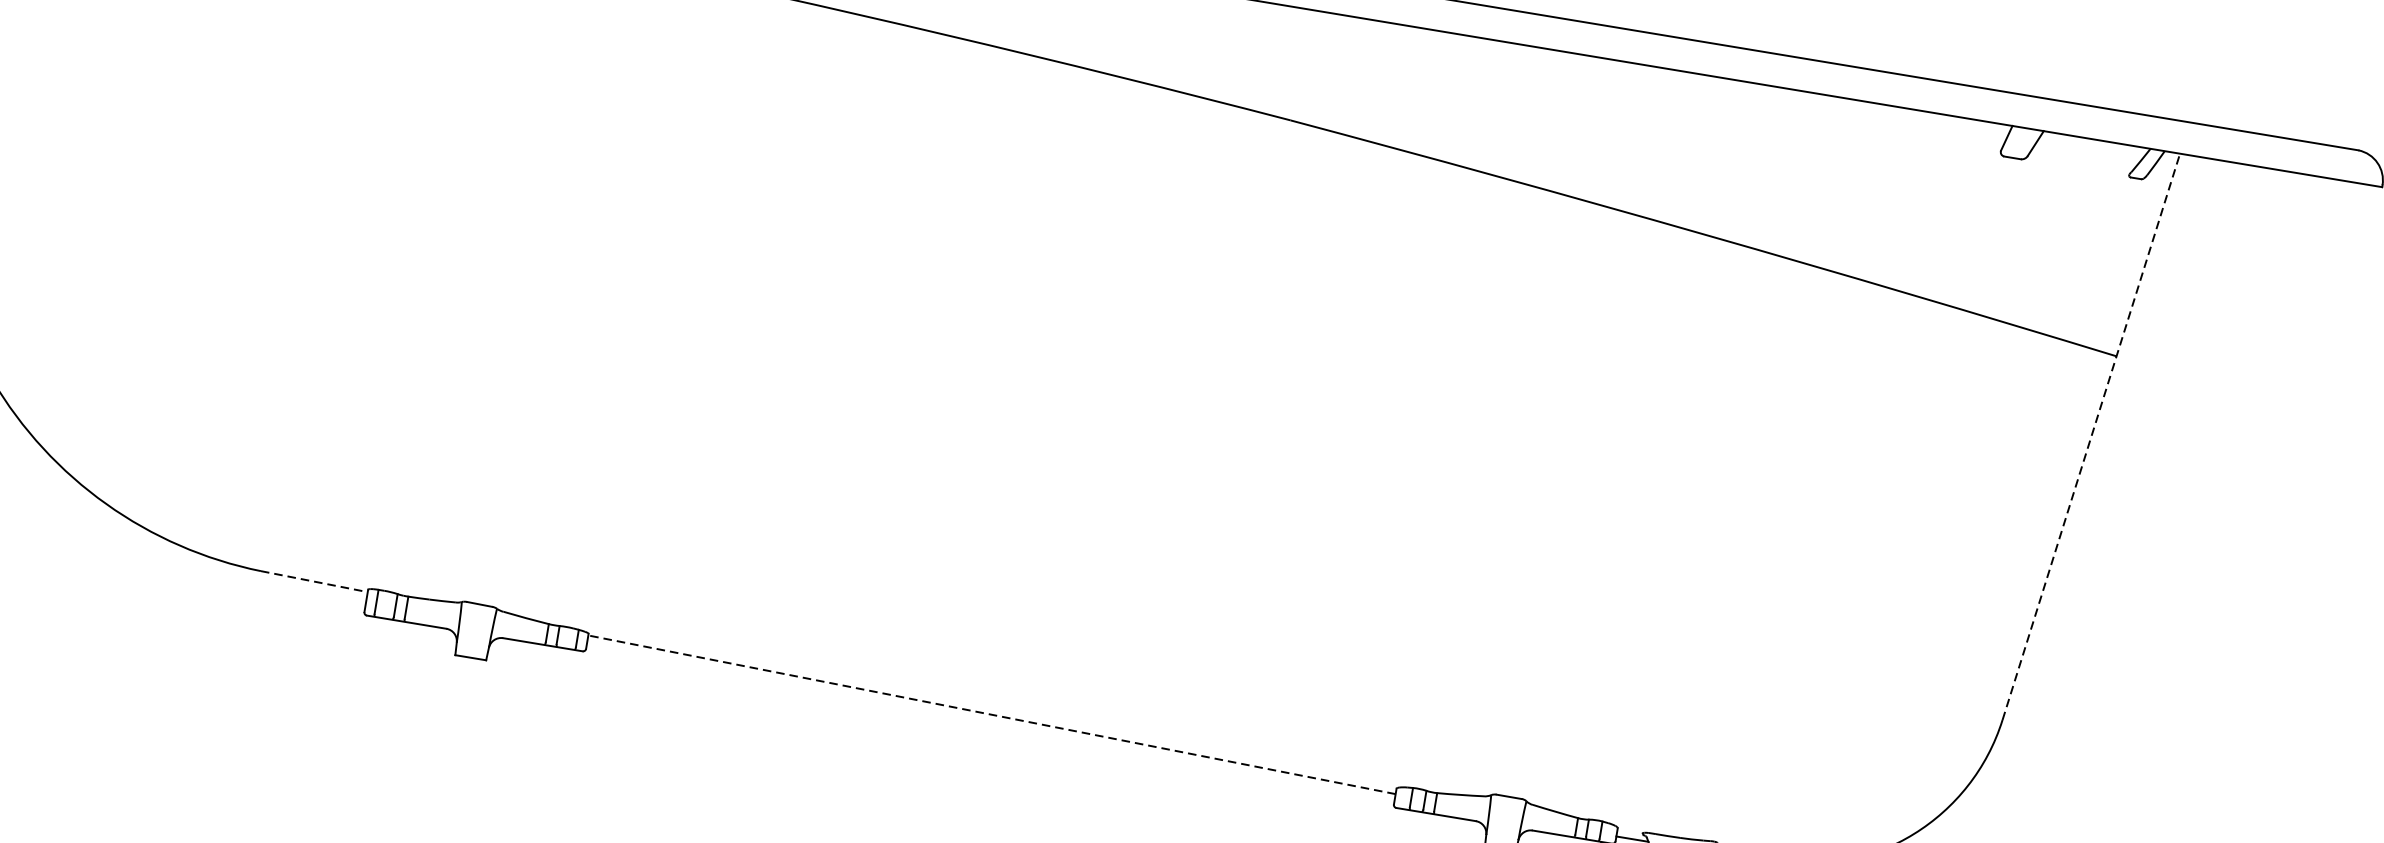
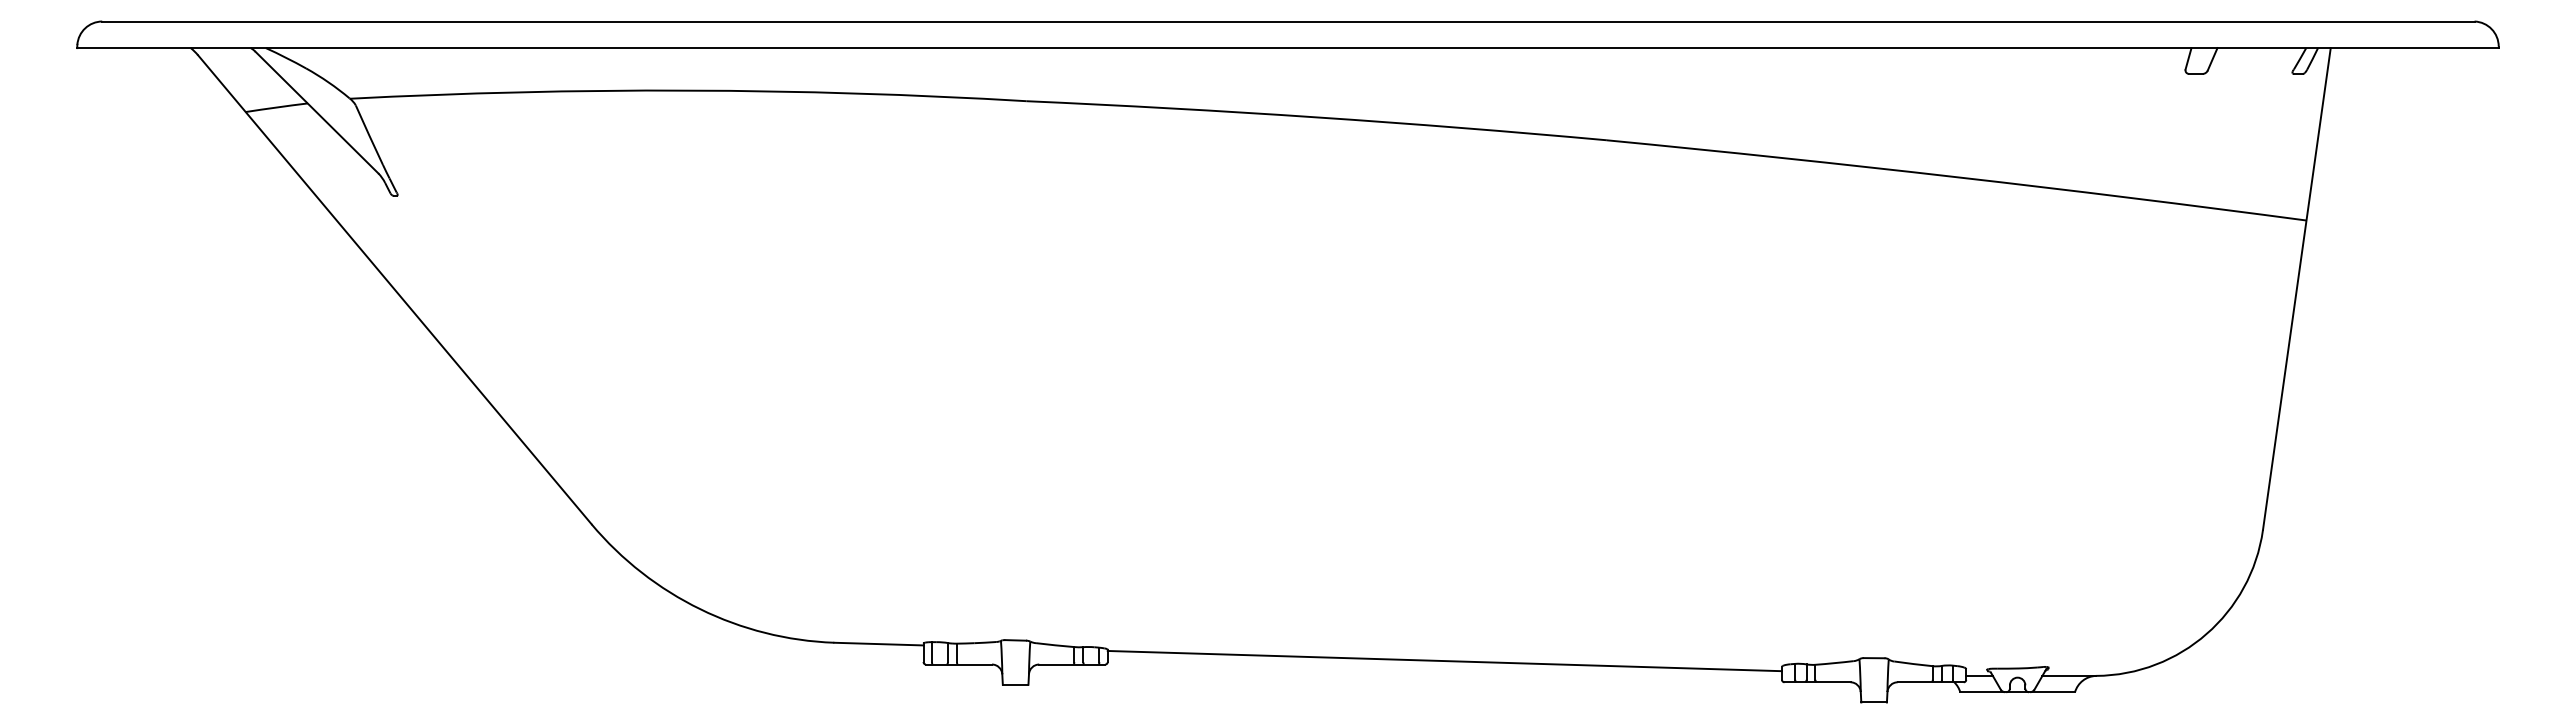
line: (2090, 436) -> (2296, 288), dashed -> solid
line: (313, 582) -> (878, 644), dashed -> solid
line: (991, 715) -> (1444, 661), dashed -> solid

